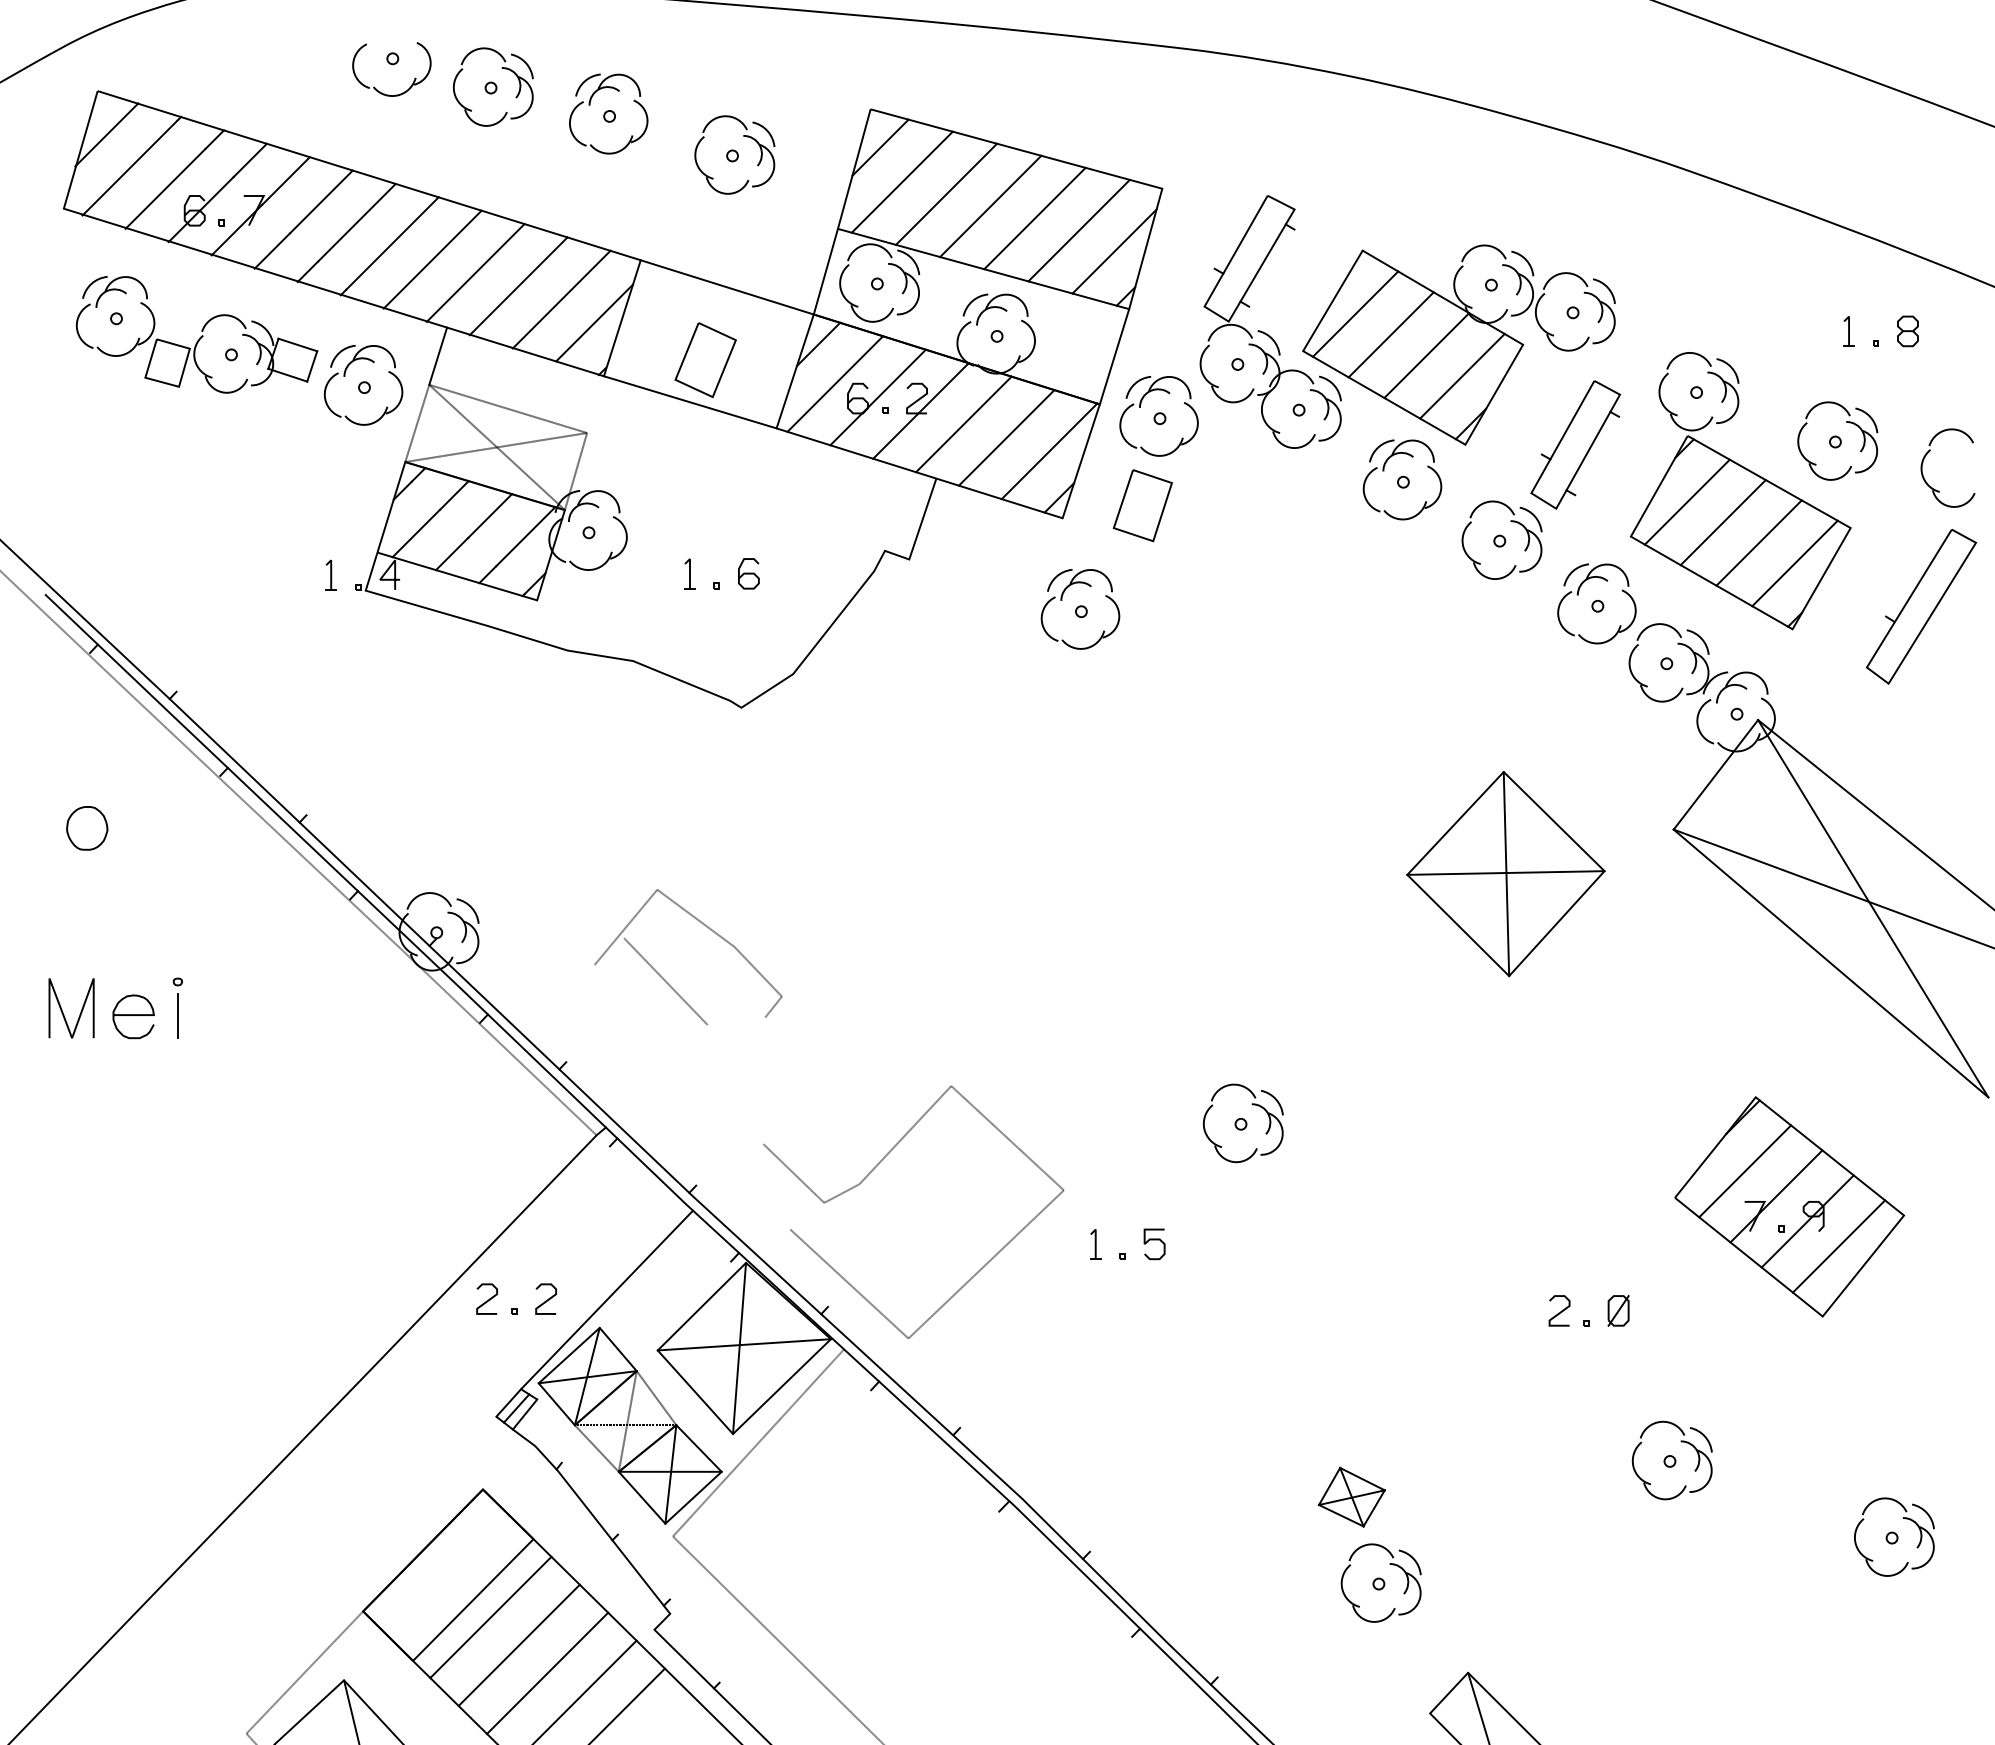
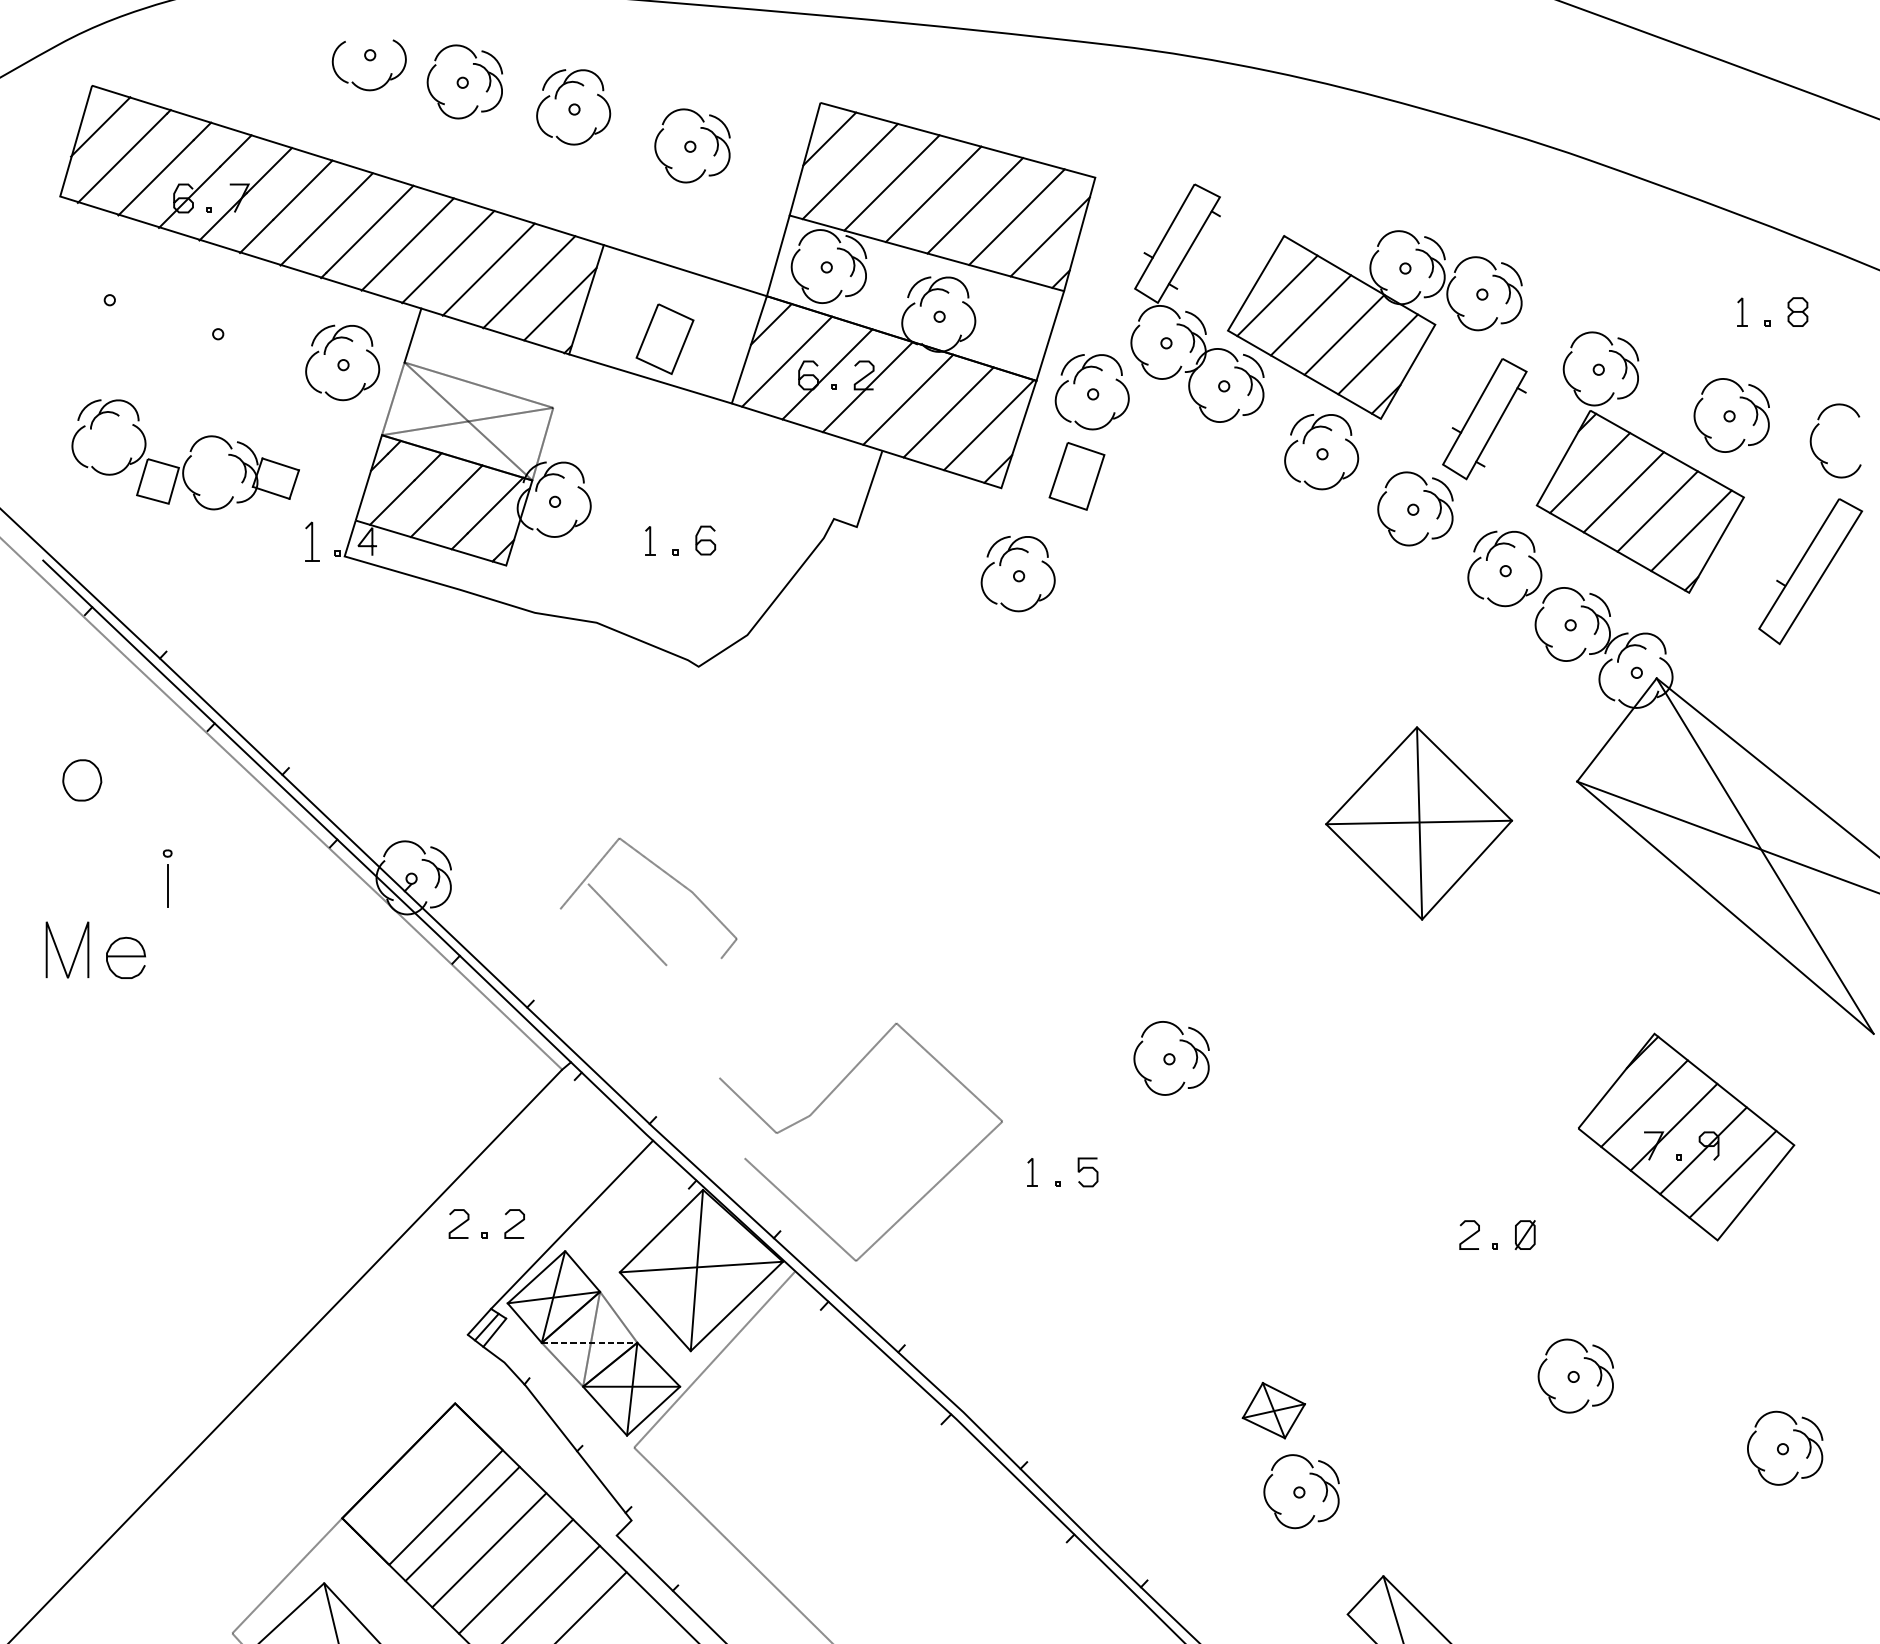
part: (196, 334) -> (185, 454), moved
part: (330, 574) -> (311, 541), size x1.4
part: (177, 1007) -> (167, 877), moved

